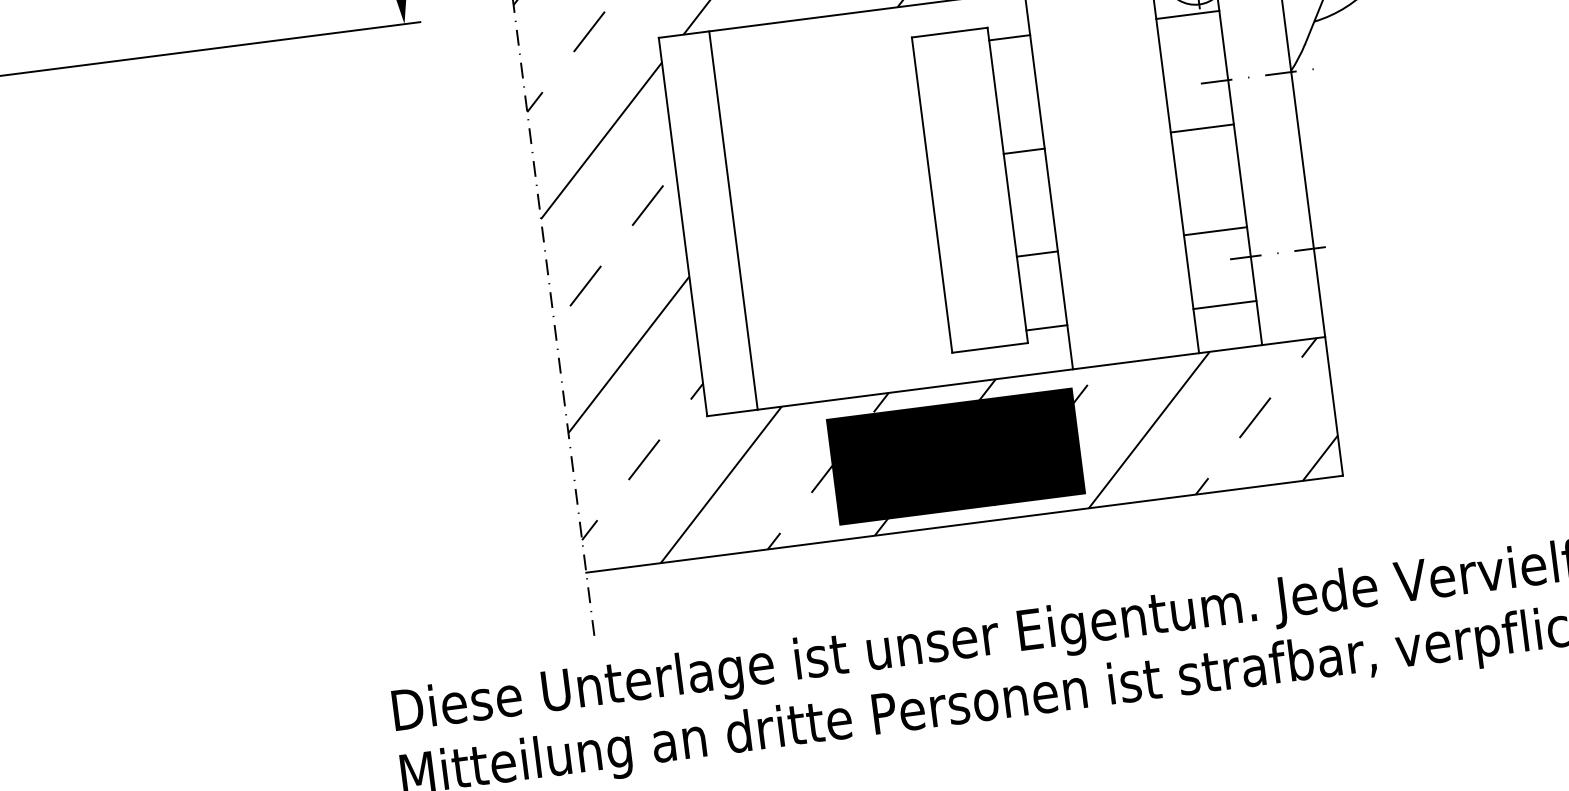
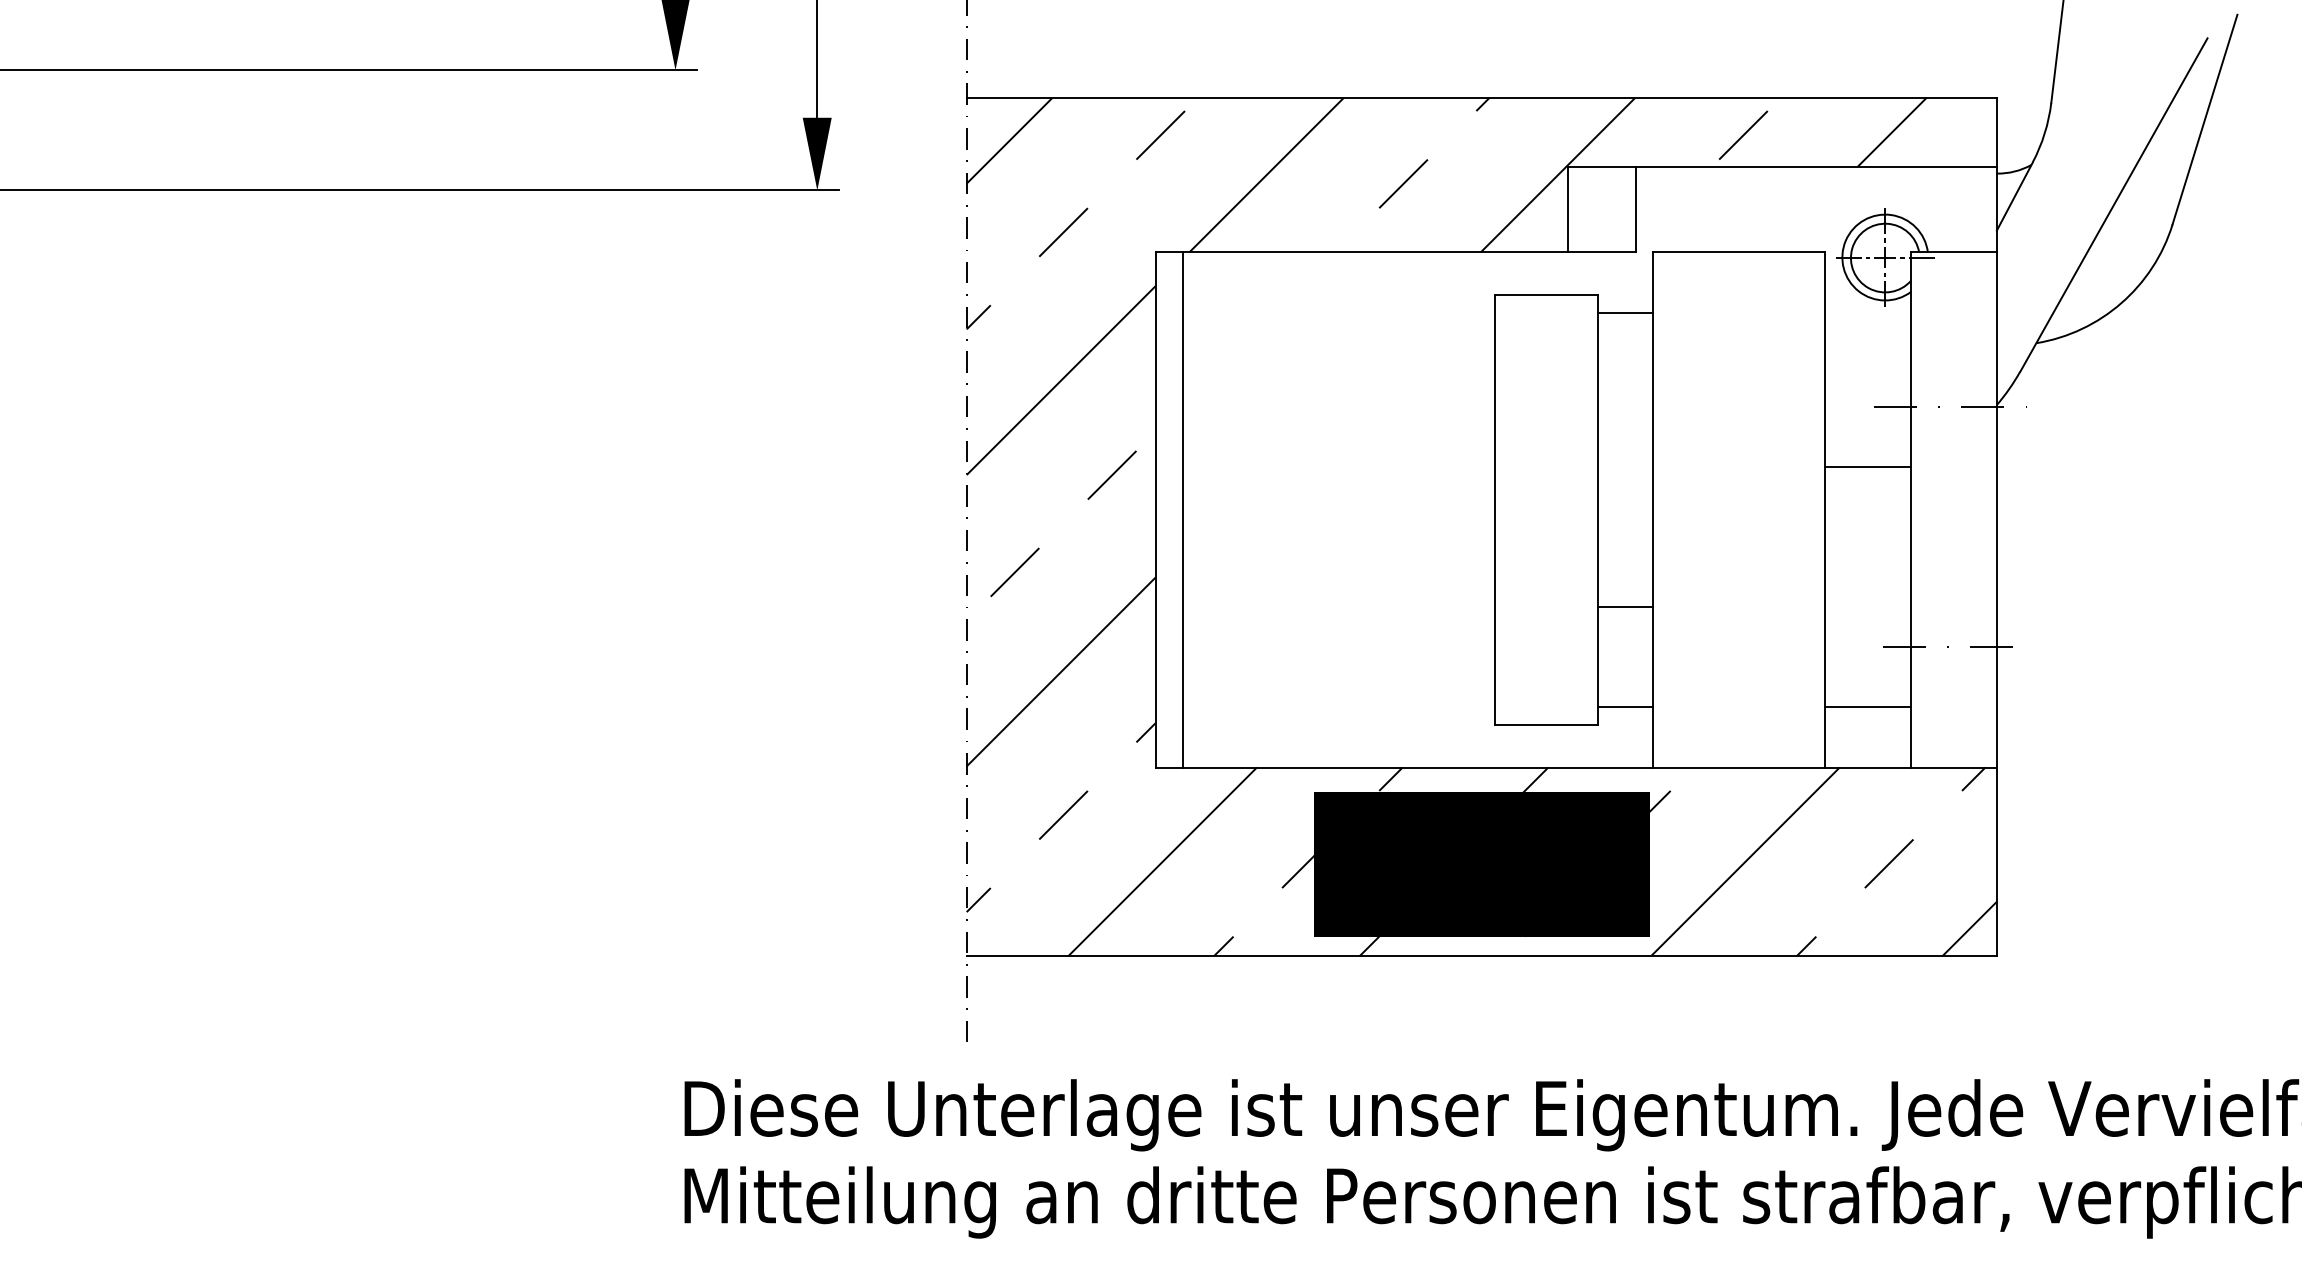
line: (1188, 14) -> (1868, 312), removed
line: (1024, 151) -> (1625, 467), removed
line: (733, 220) -> (1183, 509), moved
line: (1215, 230) -> (1868, 606), removed

